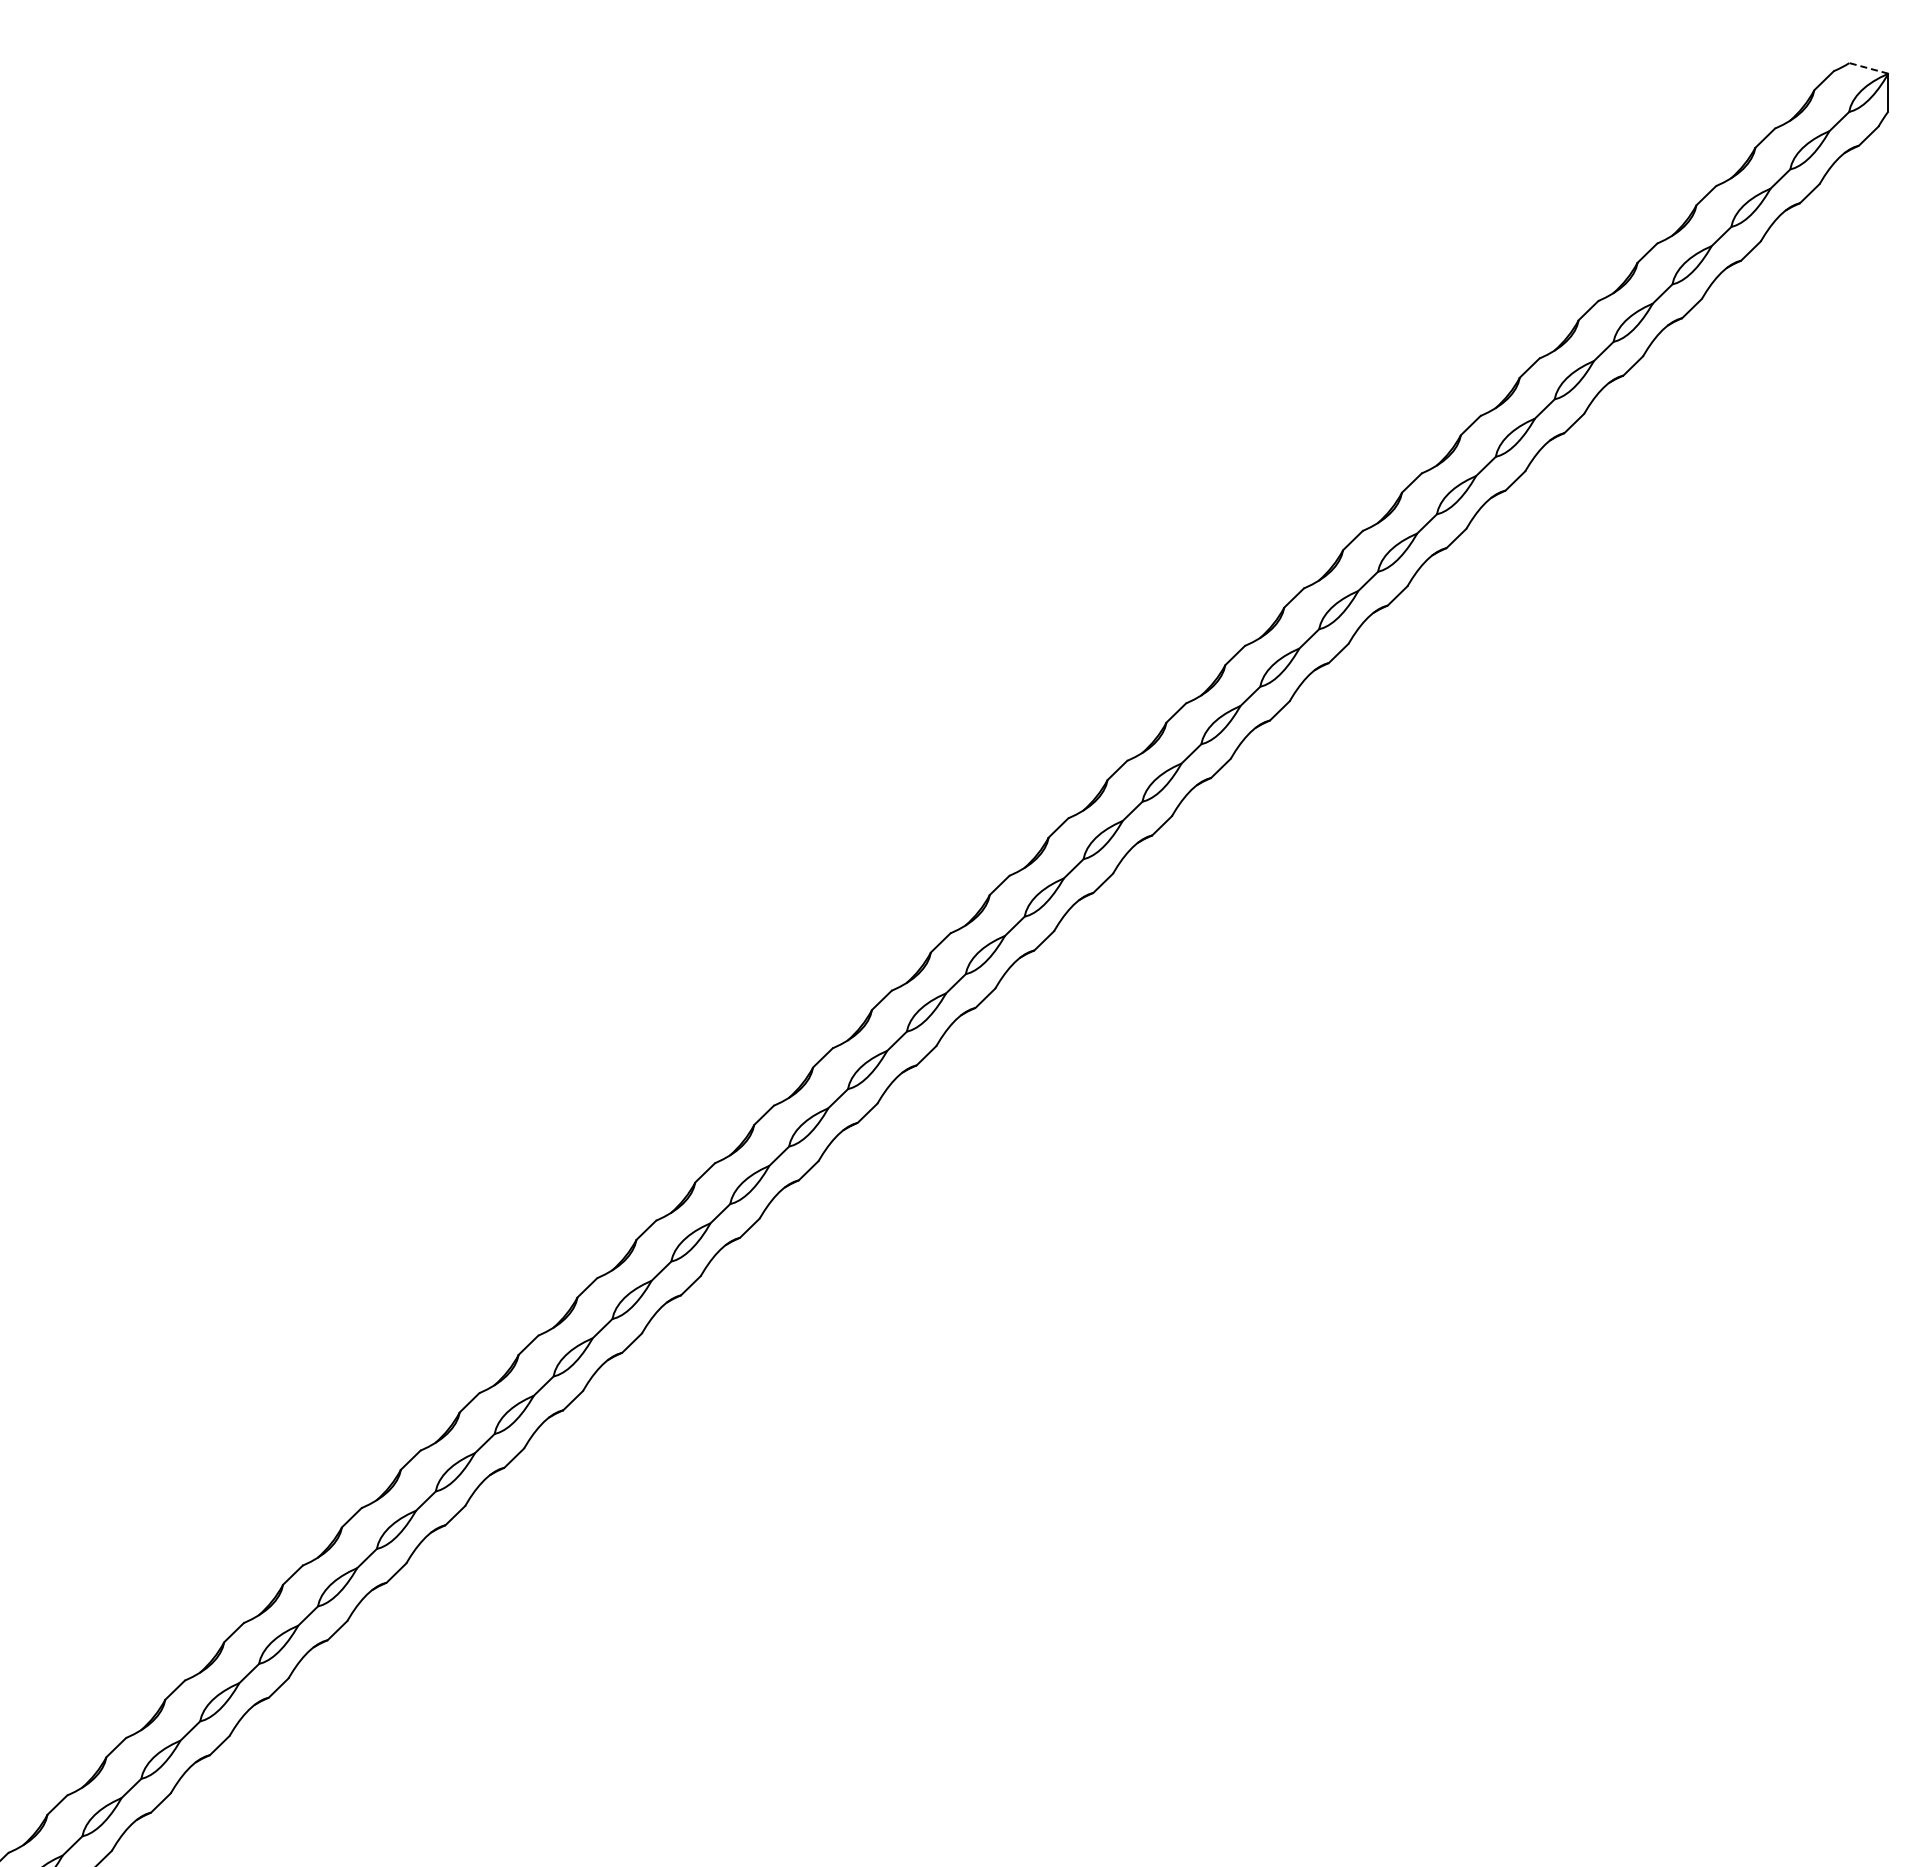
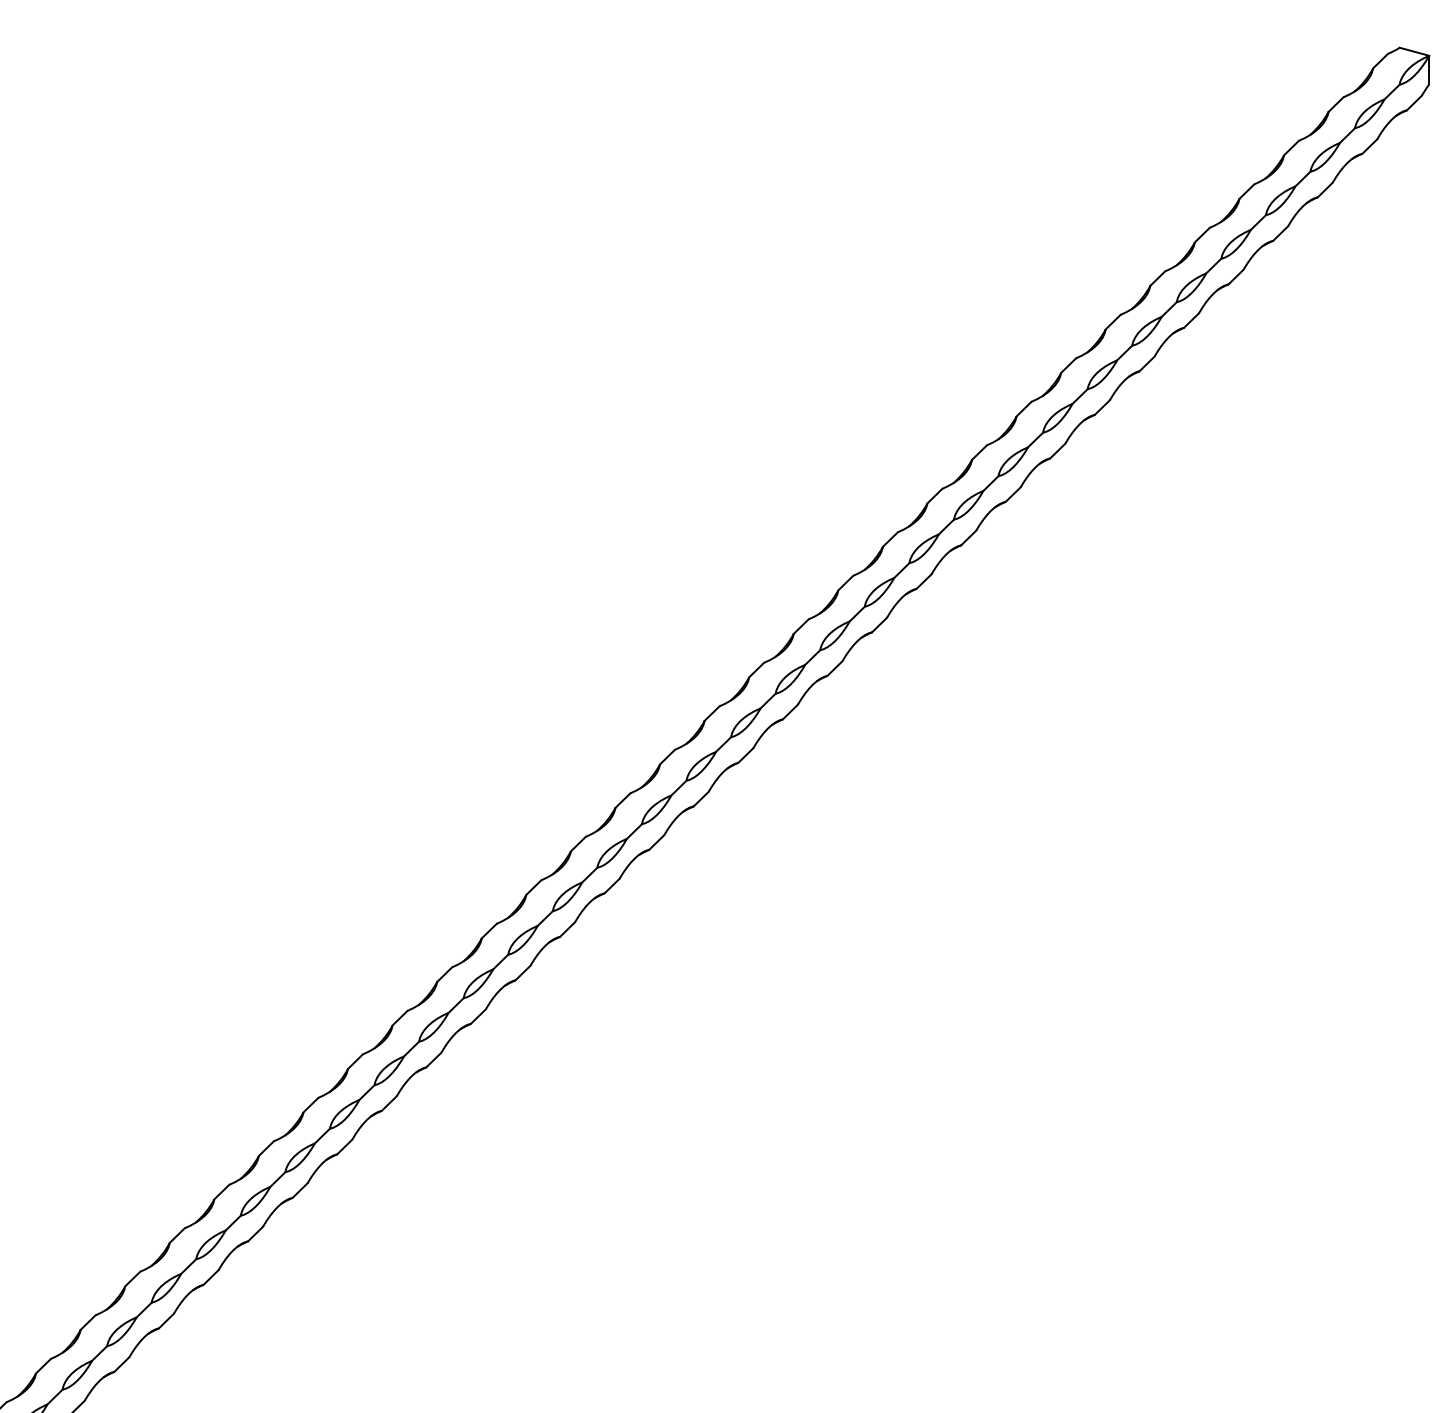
line: (1868, 68) -> (1414, 51), dashed -> solid

